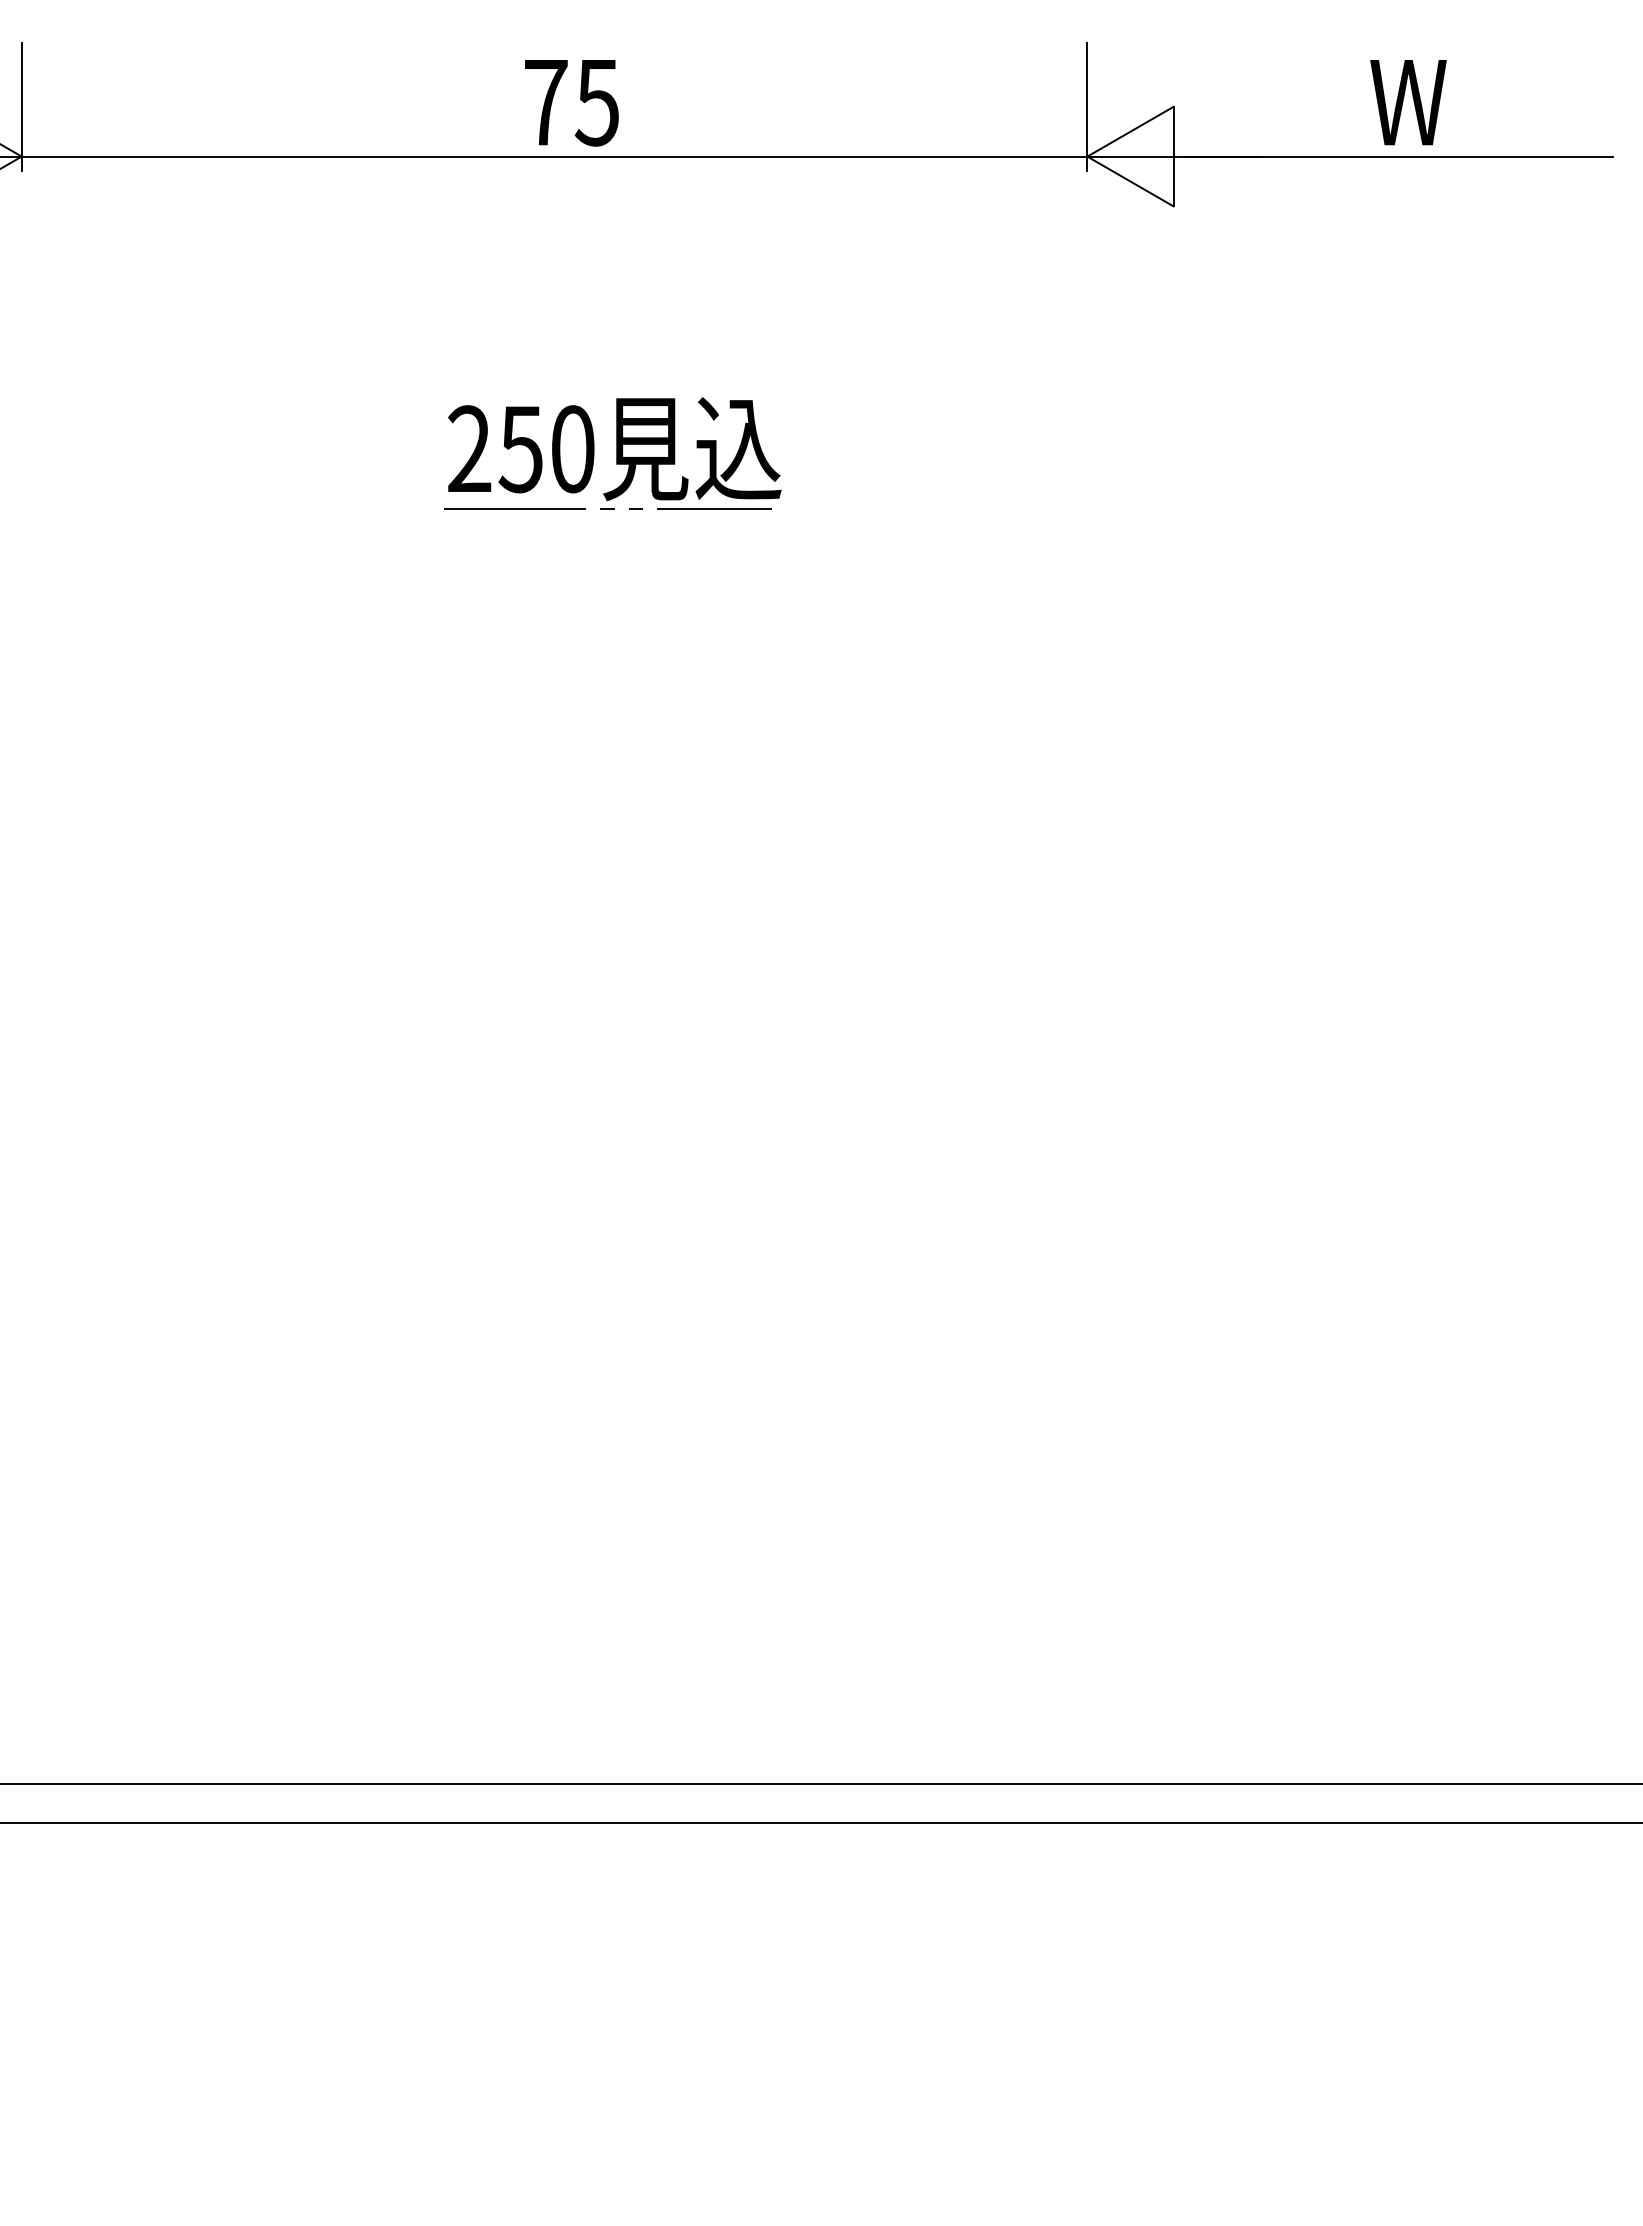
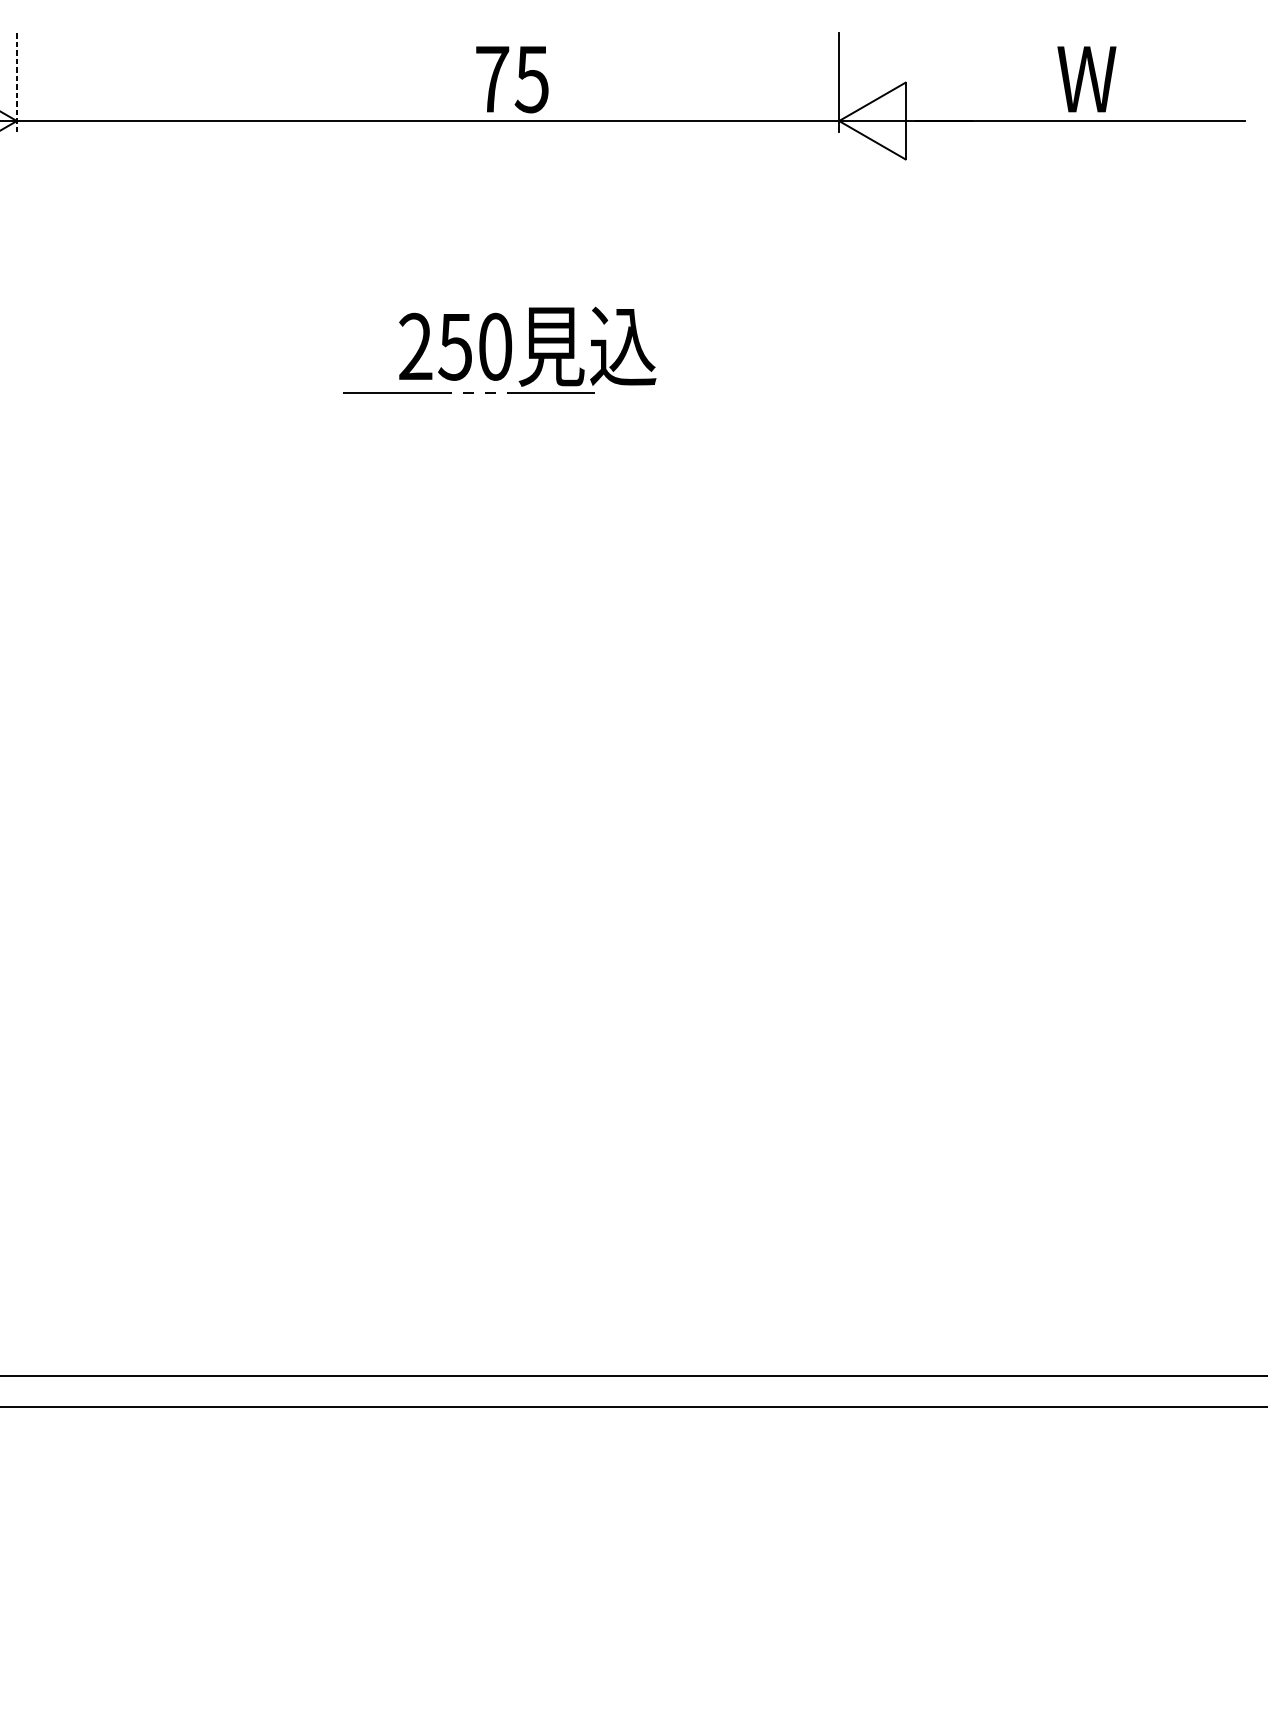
text: (571, 103) -> (512, 80), moved
line: (21, 106) -> (16, 82), solid -> dashed
text: (614, 448) -> (527, 346), moved

